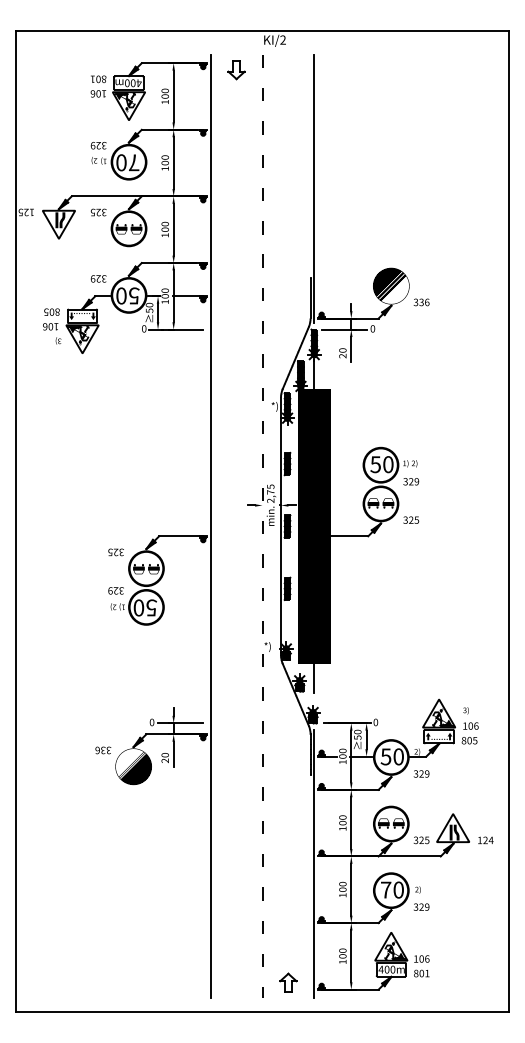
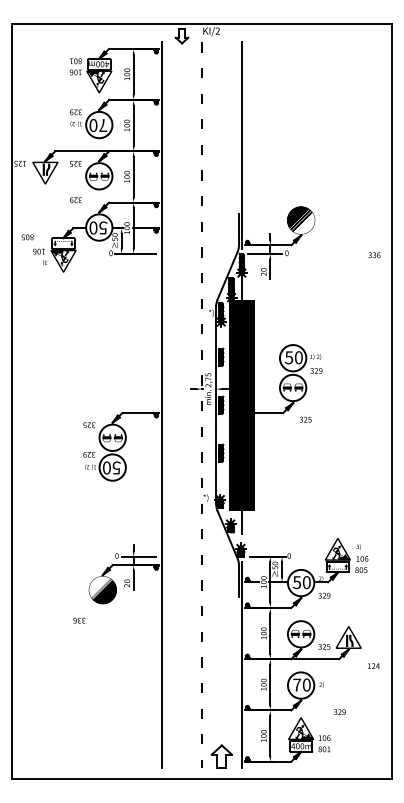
part: (236, 70) -> (181, 36), moved
text: (98, 278) -> (75, 199), moved
text: (421, 302) -> (374, 255), moved
text: (51, 311) -> (27, 236), moved
text: (411, 519) -> (305, 419), moved
text: (103, 750) -> (79, 620), moved
text: (485, 840) -> (373, 666), moved
text: (421, 906) -> (339, 711), moved
part: (288, 982) -> (222, 756), size x1.6

